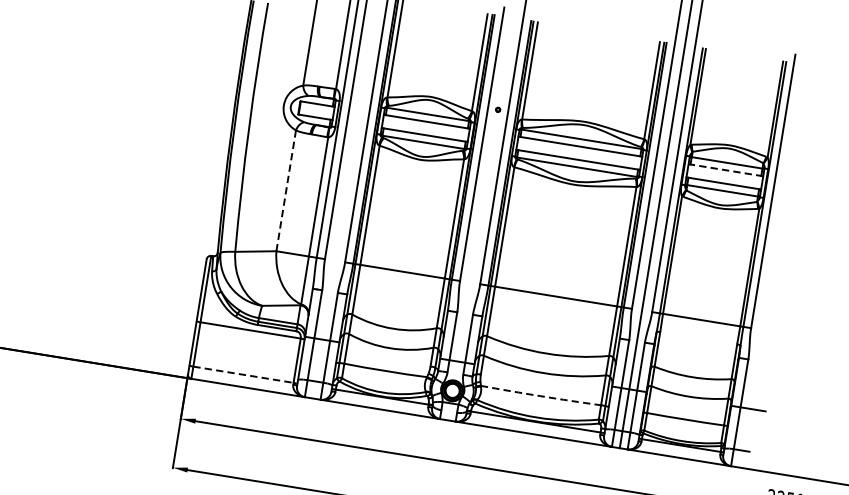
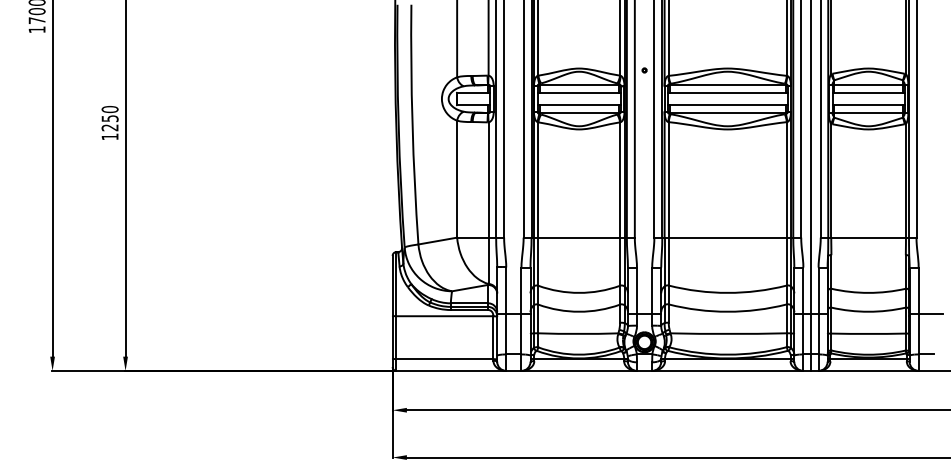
line: (725, 170) -> (868, 92), dashed -> solid
line: (286, 191) -> (457, 179), dashed -> solid
line: (243, 375) -> (445, 359), dashed -> solid
arc: (540, 395) -> (728, 333), dashed -> solid

